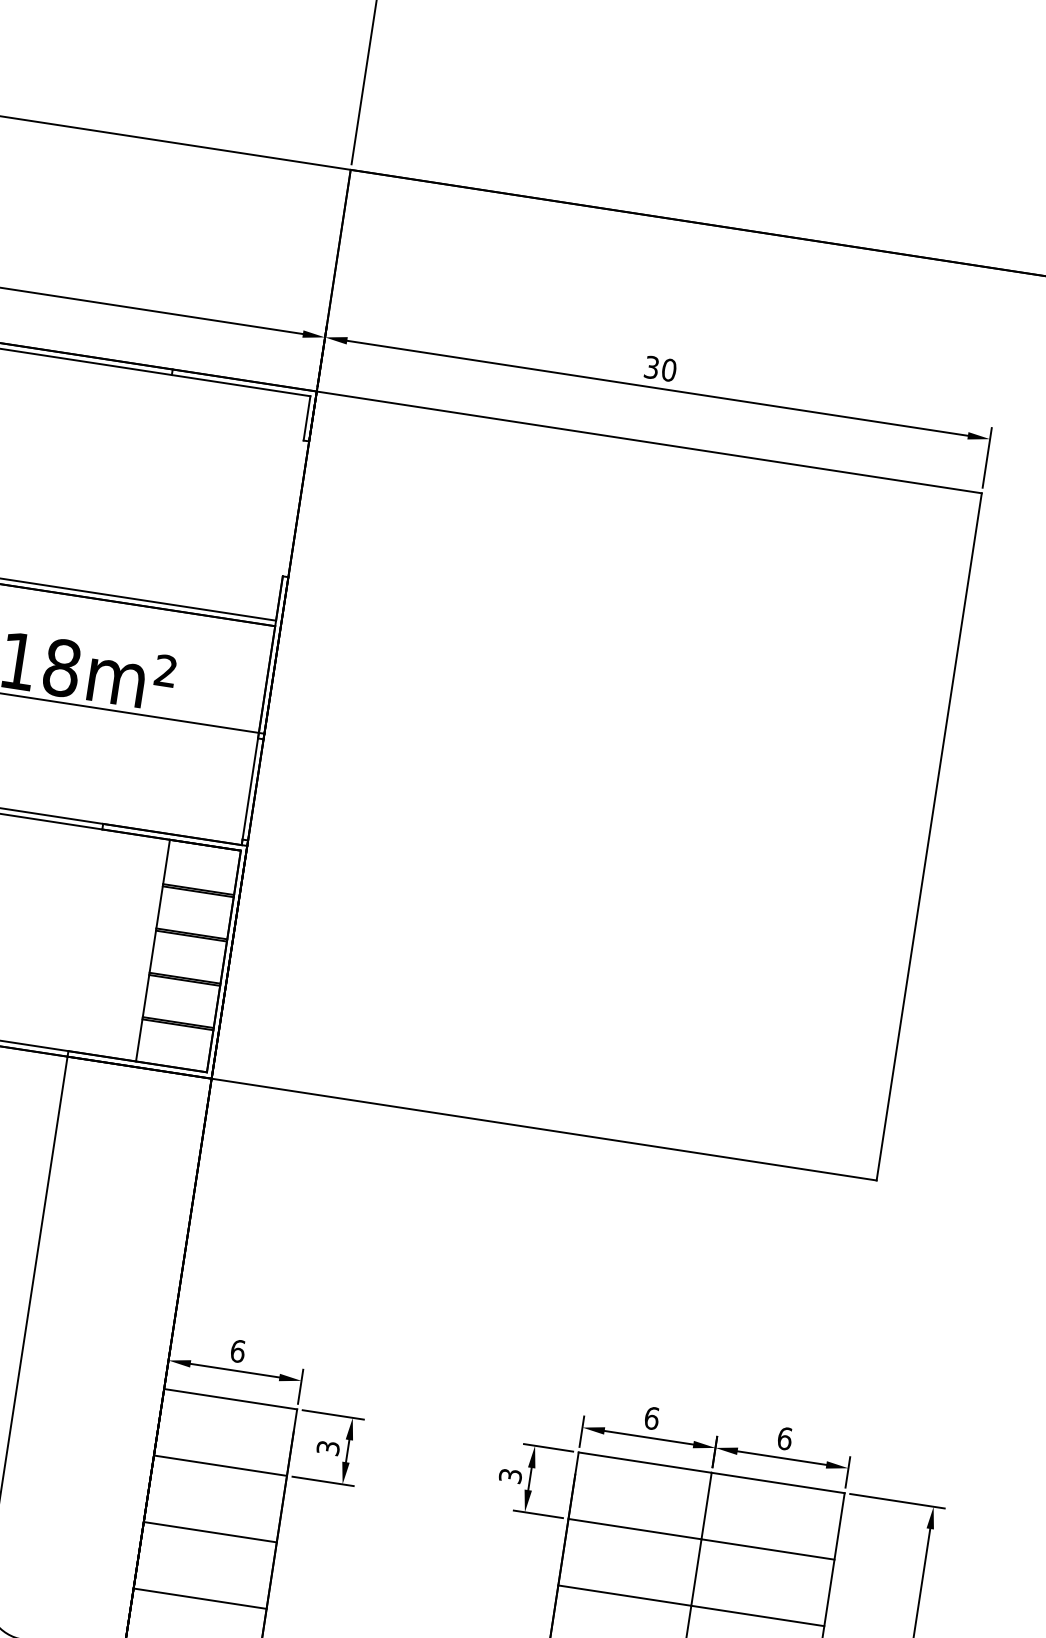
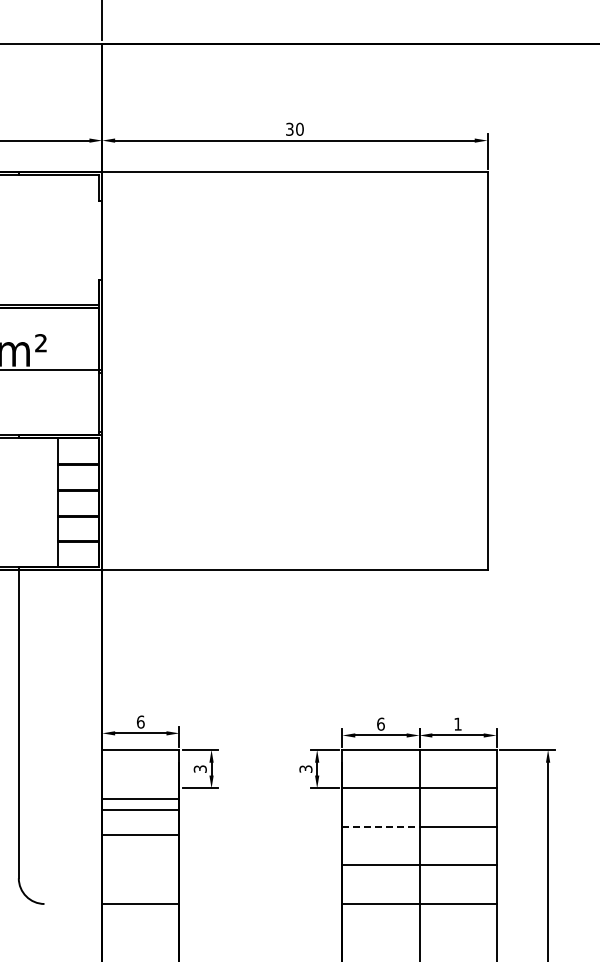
text: (784, 1437) -> (457, 723), 6 -> 1
line: (219, 1465) -> (140, 810), moved
line: (209, 1531) -> (140, 798), moved
line: (624, 1594) -> (380, 826), solid -> dashed
line: (199, 1598) -> (140, 835), moved

